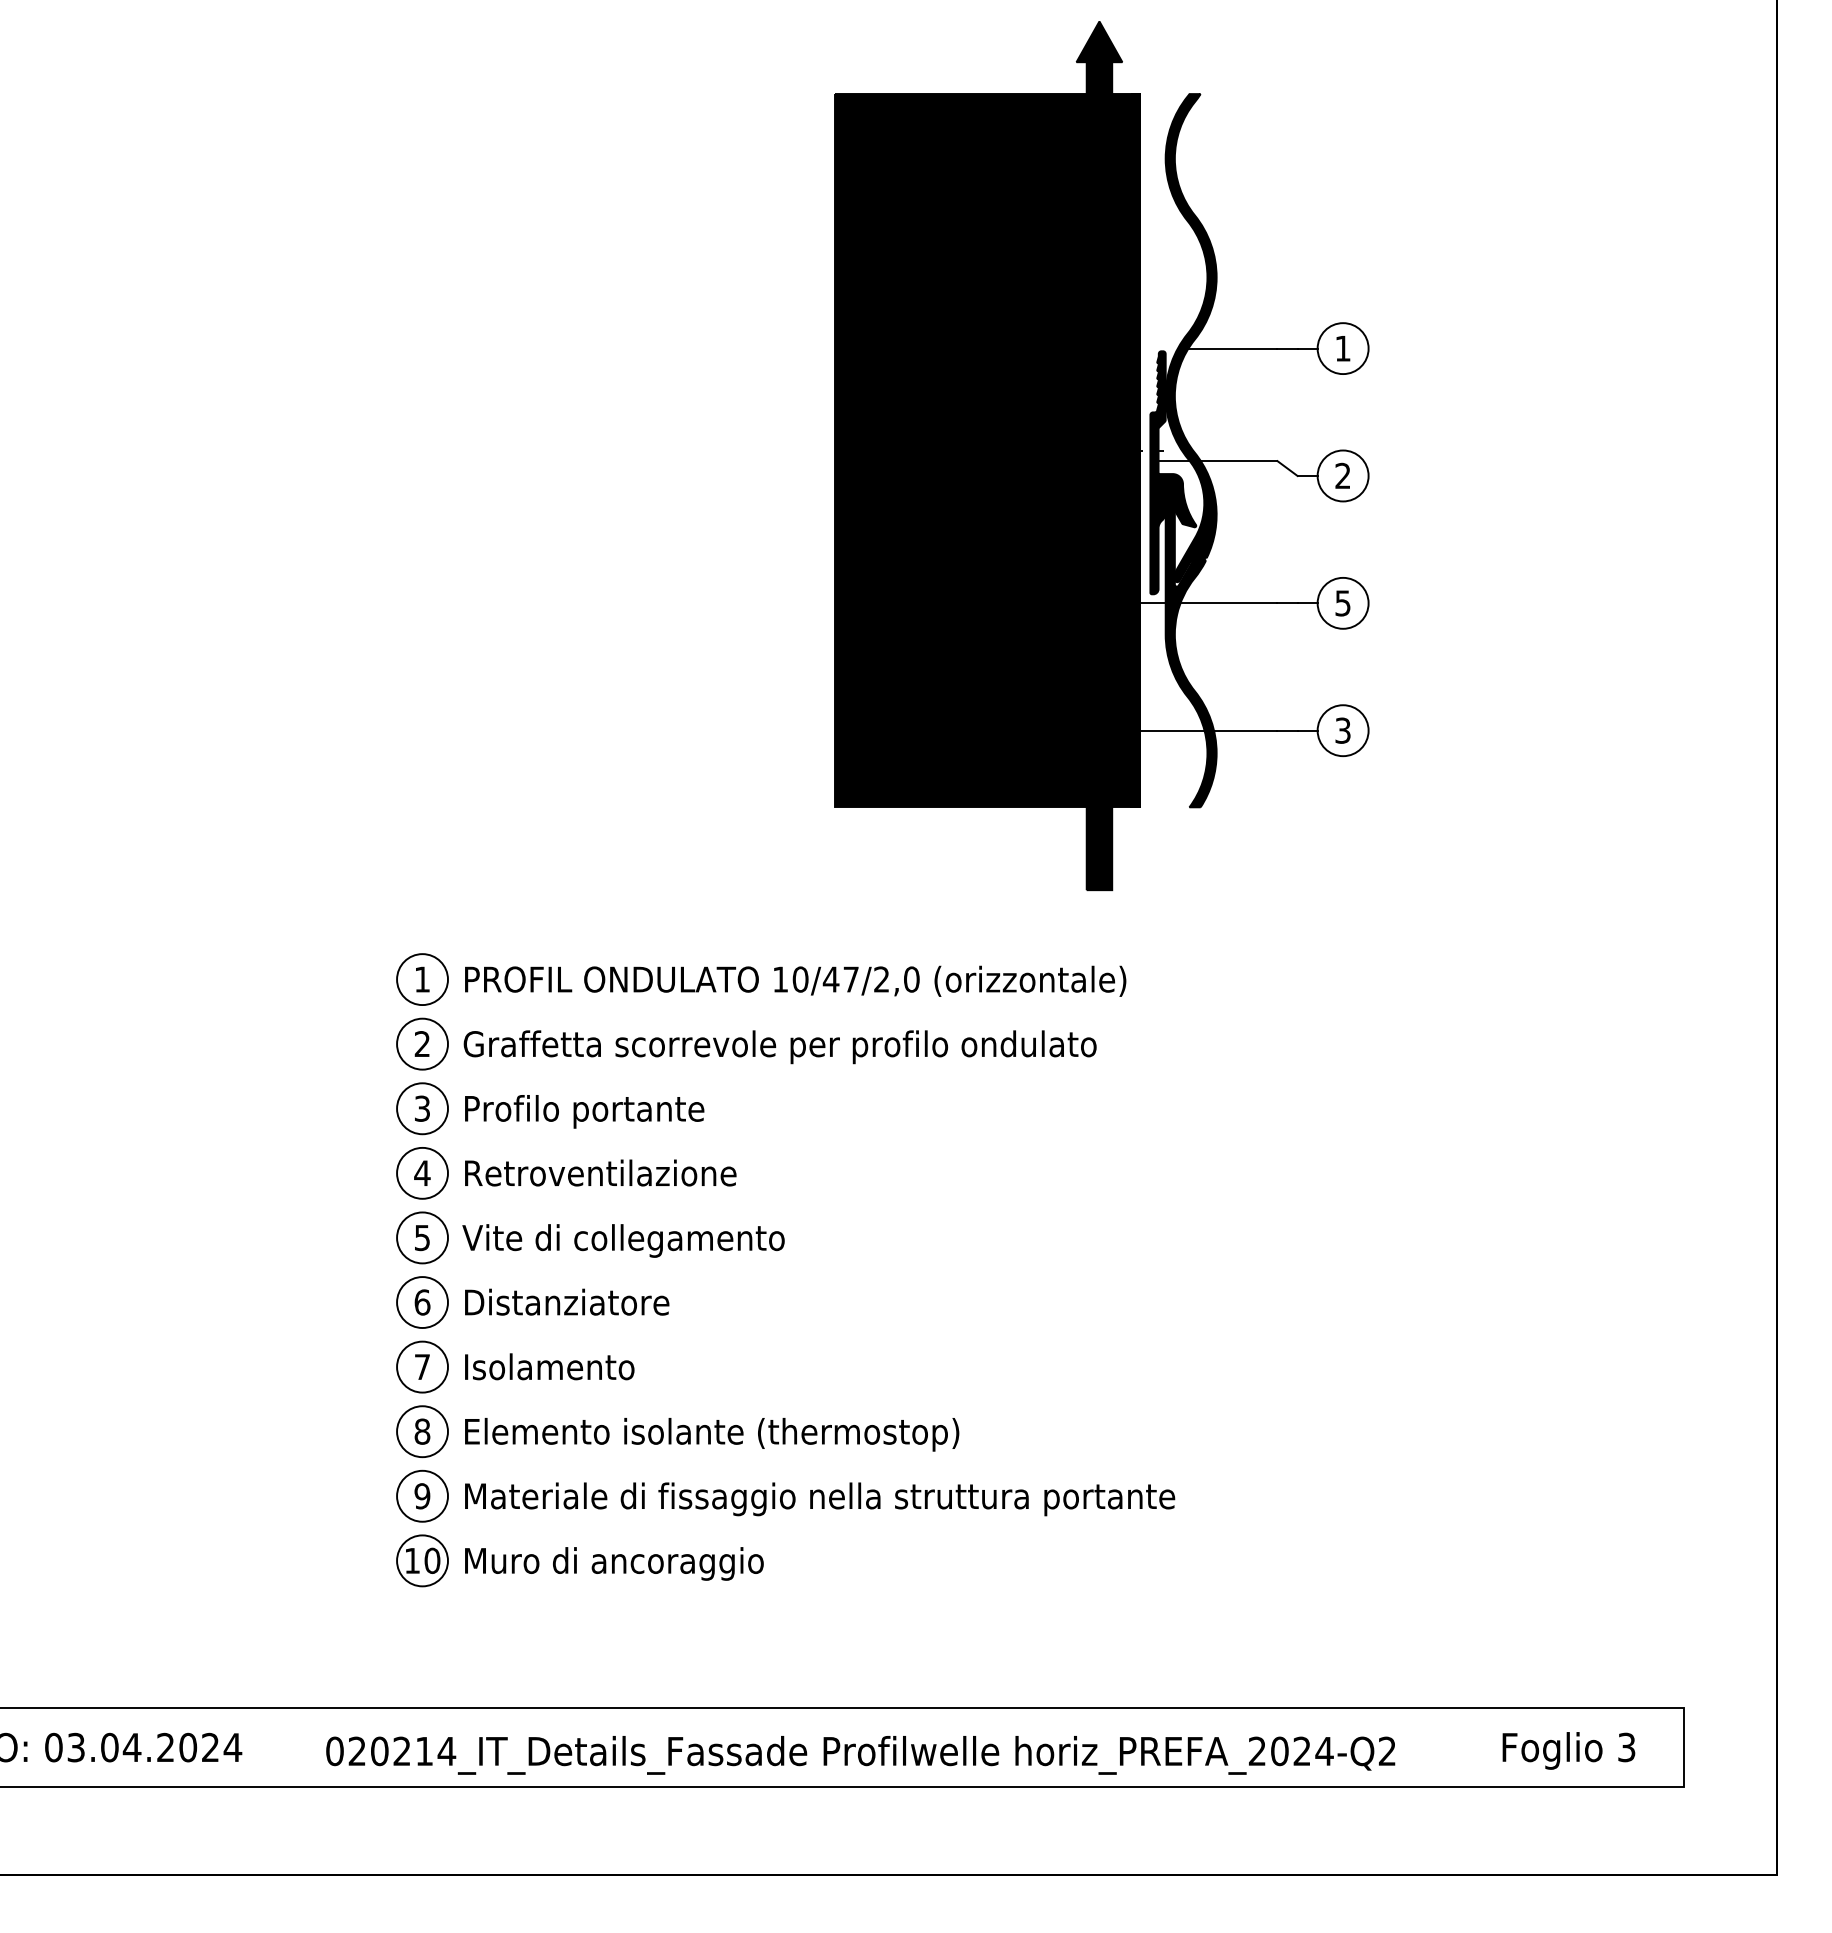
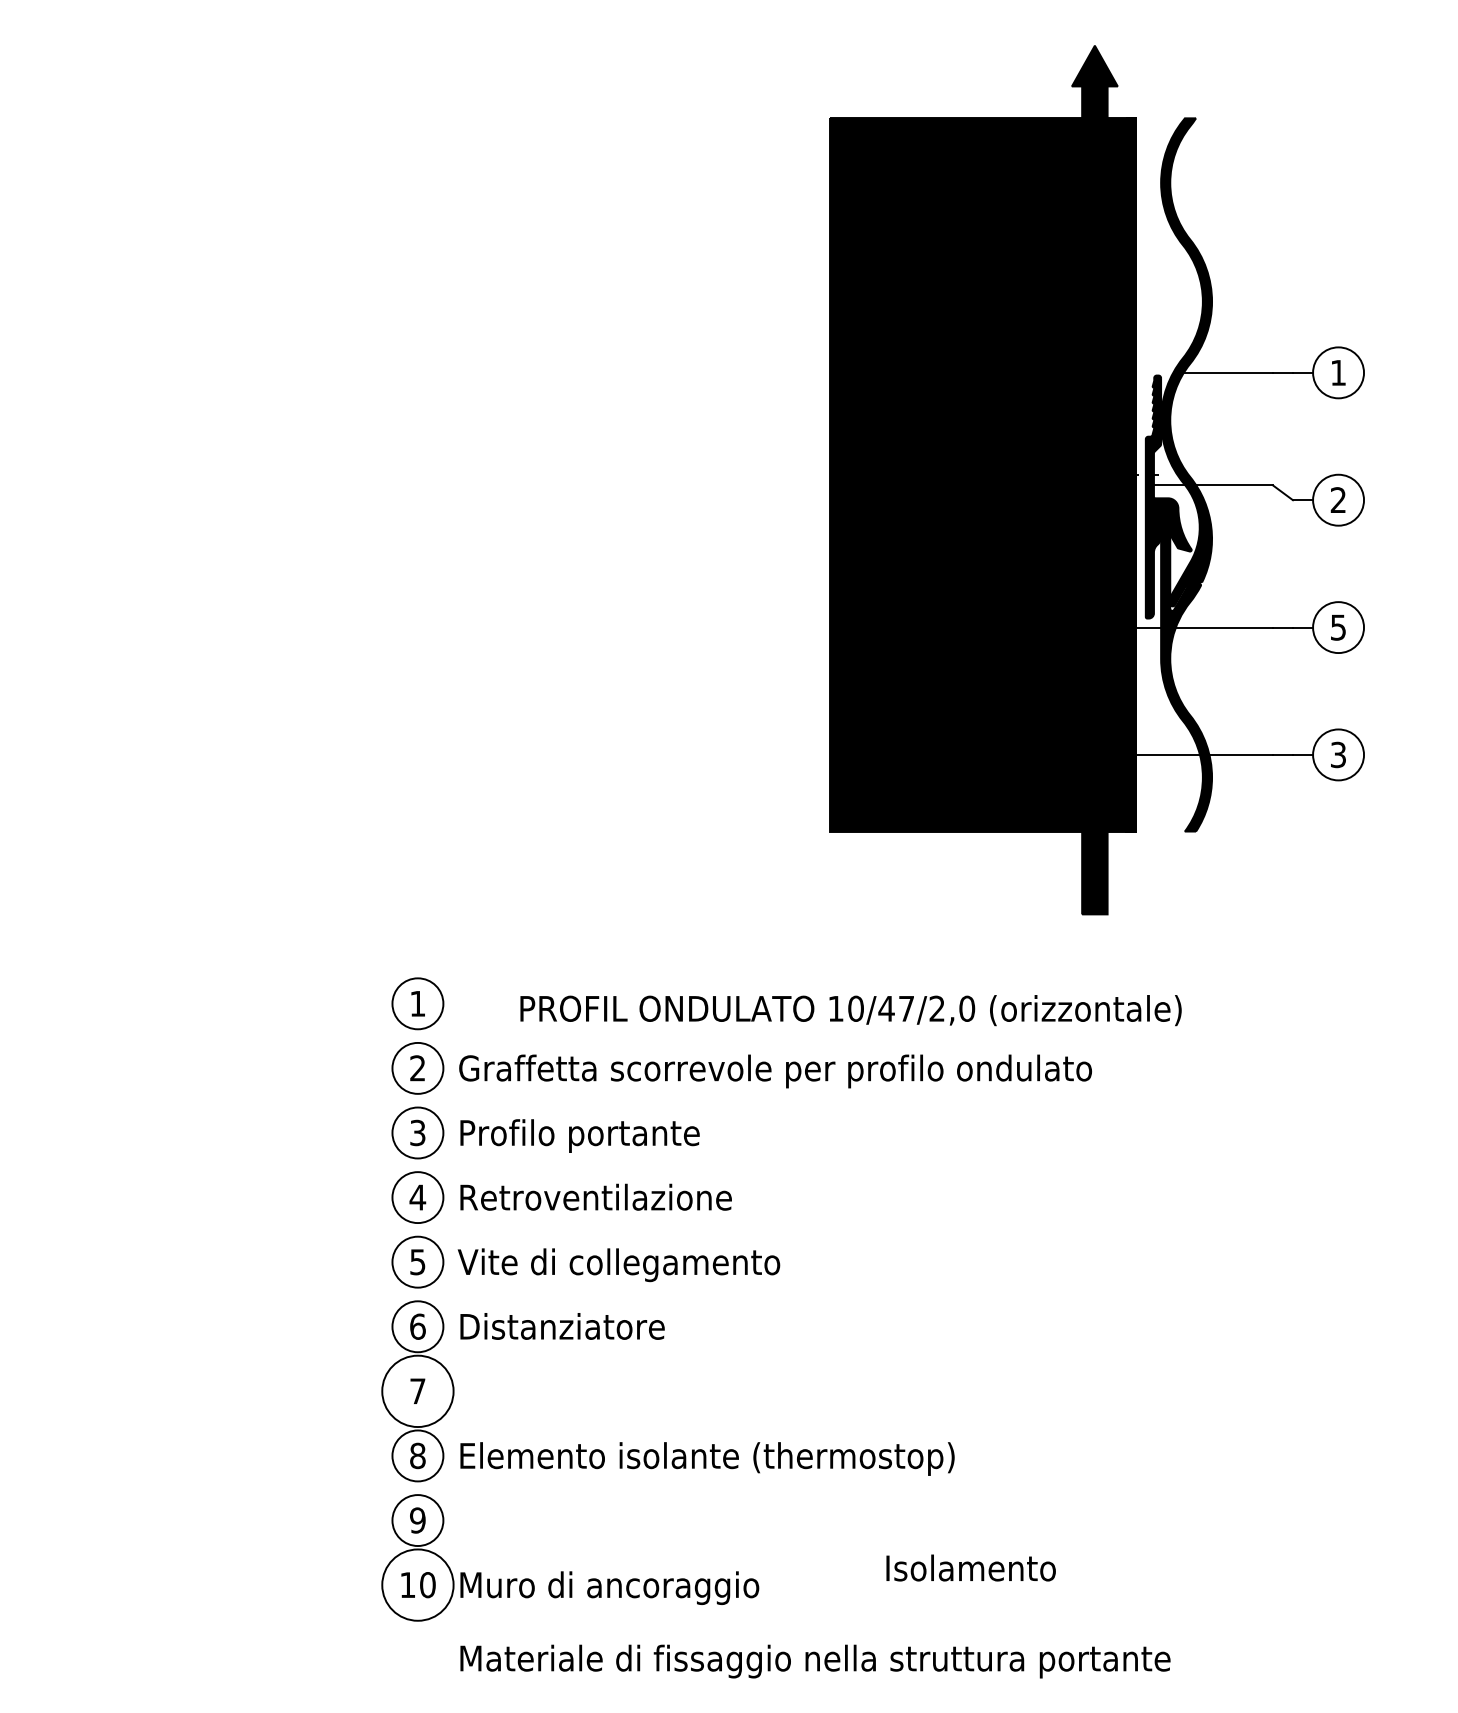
text: (795, 980) -> (850, 1009), moved
circle: (422, 1366) -> (417, 1390), size x1.4
text: (549, 1366) -> (970, 1567), moved
text: (820, 1499) -> (815, 1661), moved
circle: (422, 1560) -> (417, 1584), size x1.4

